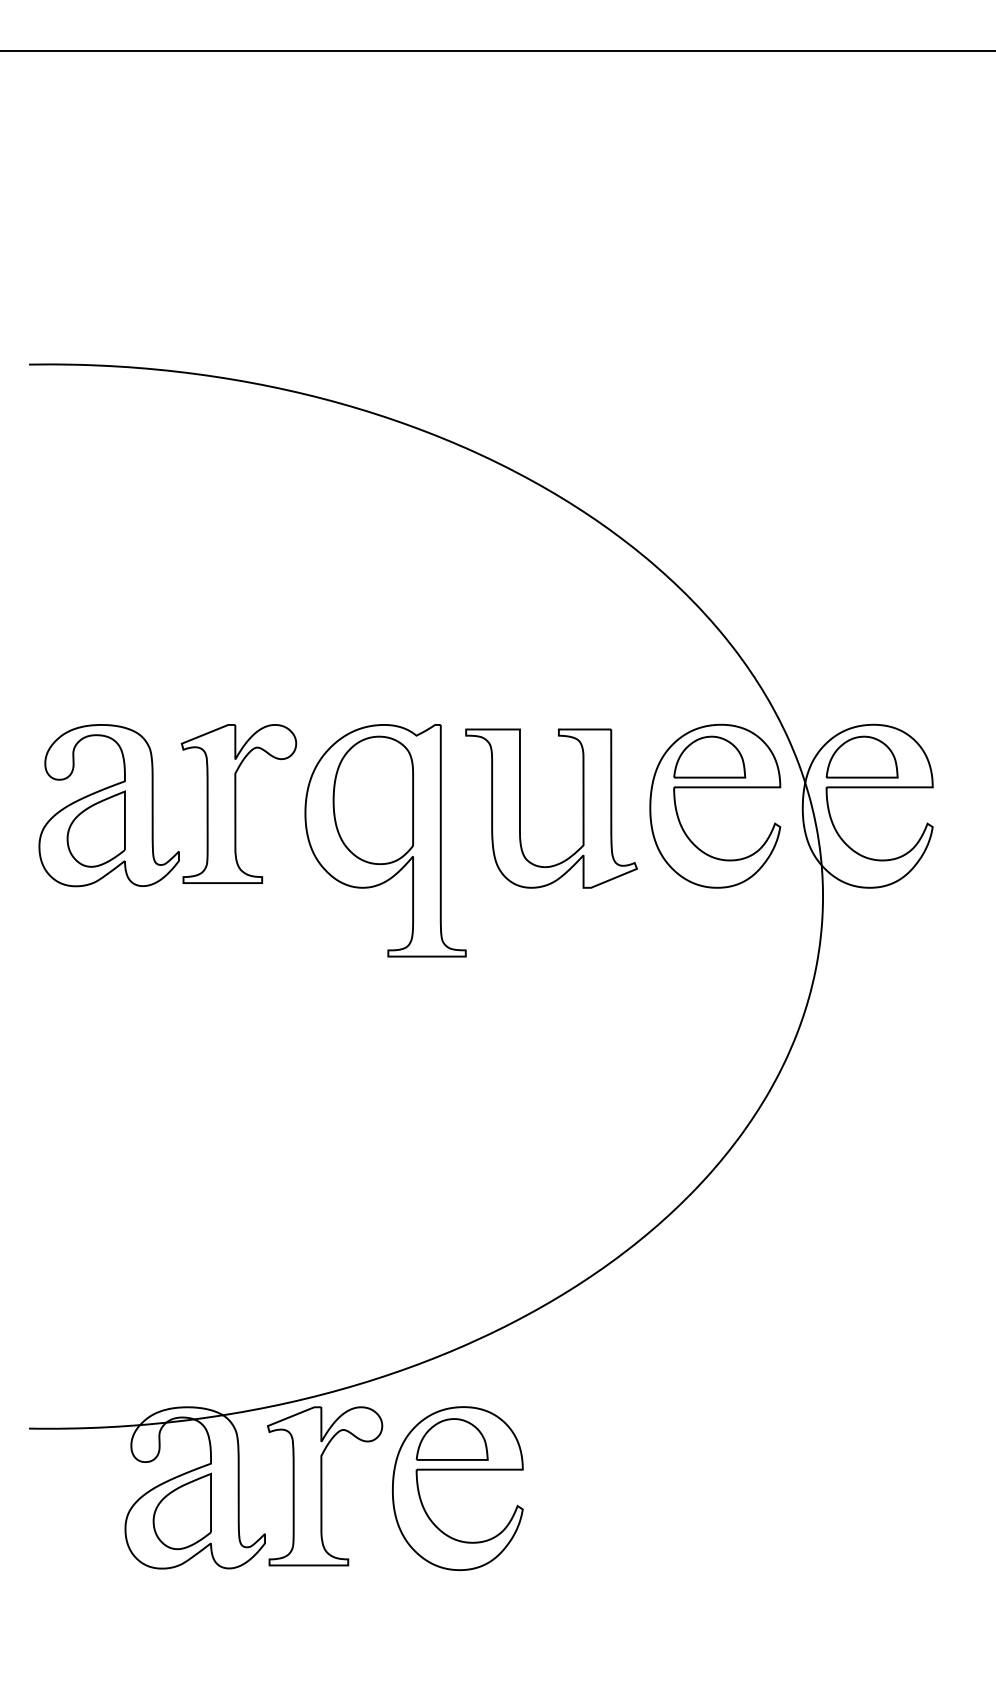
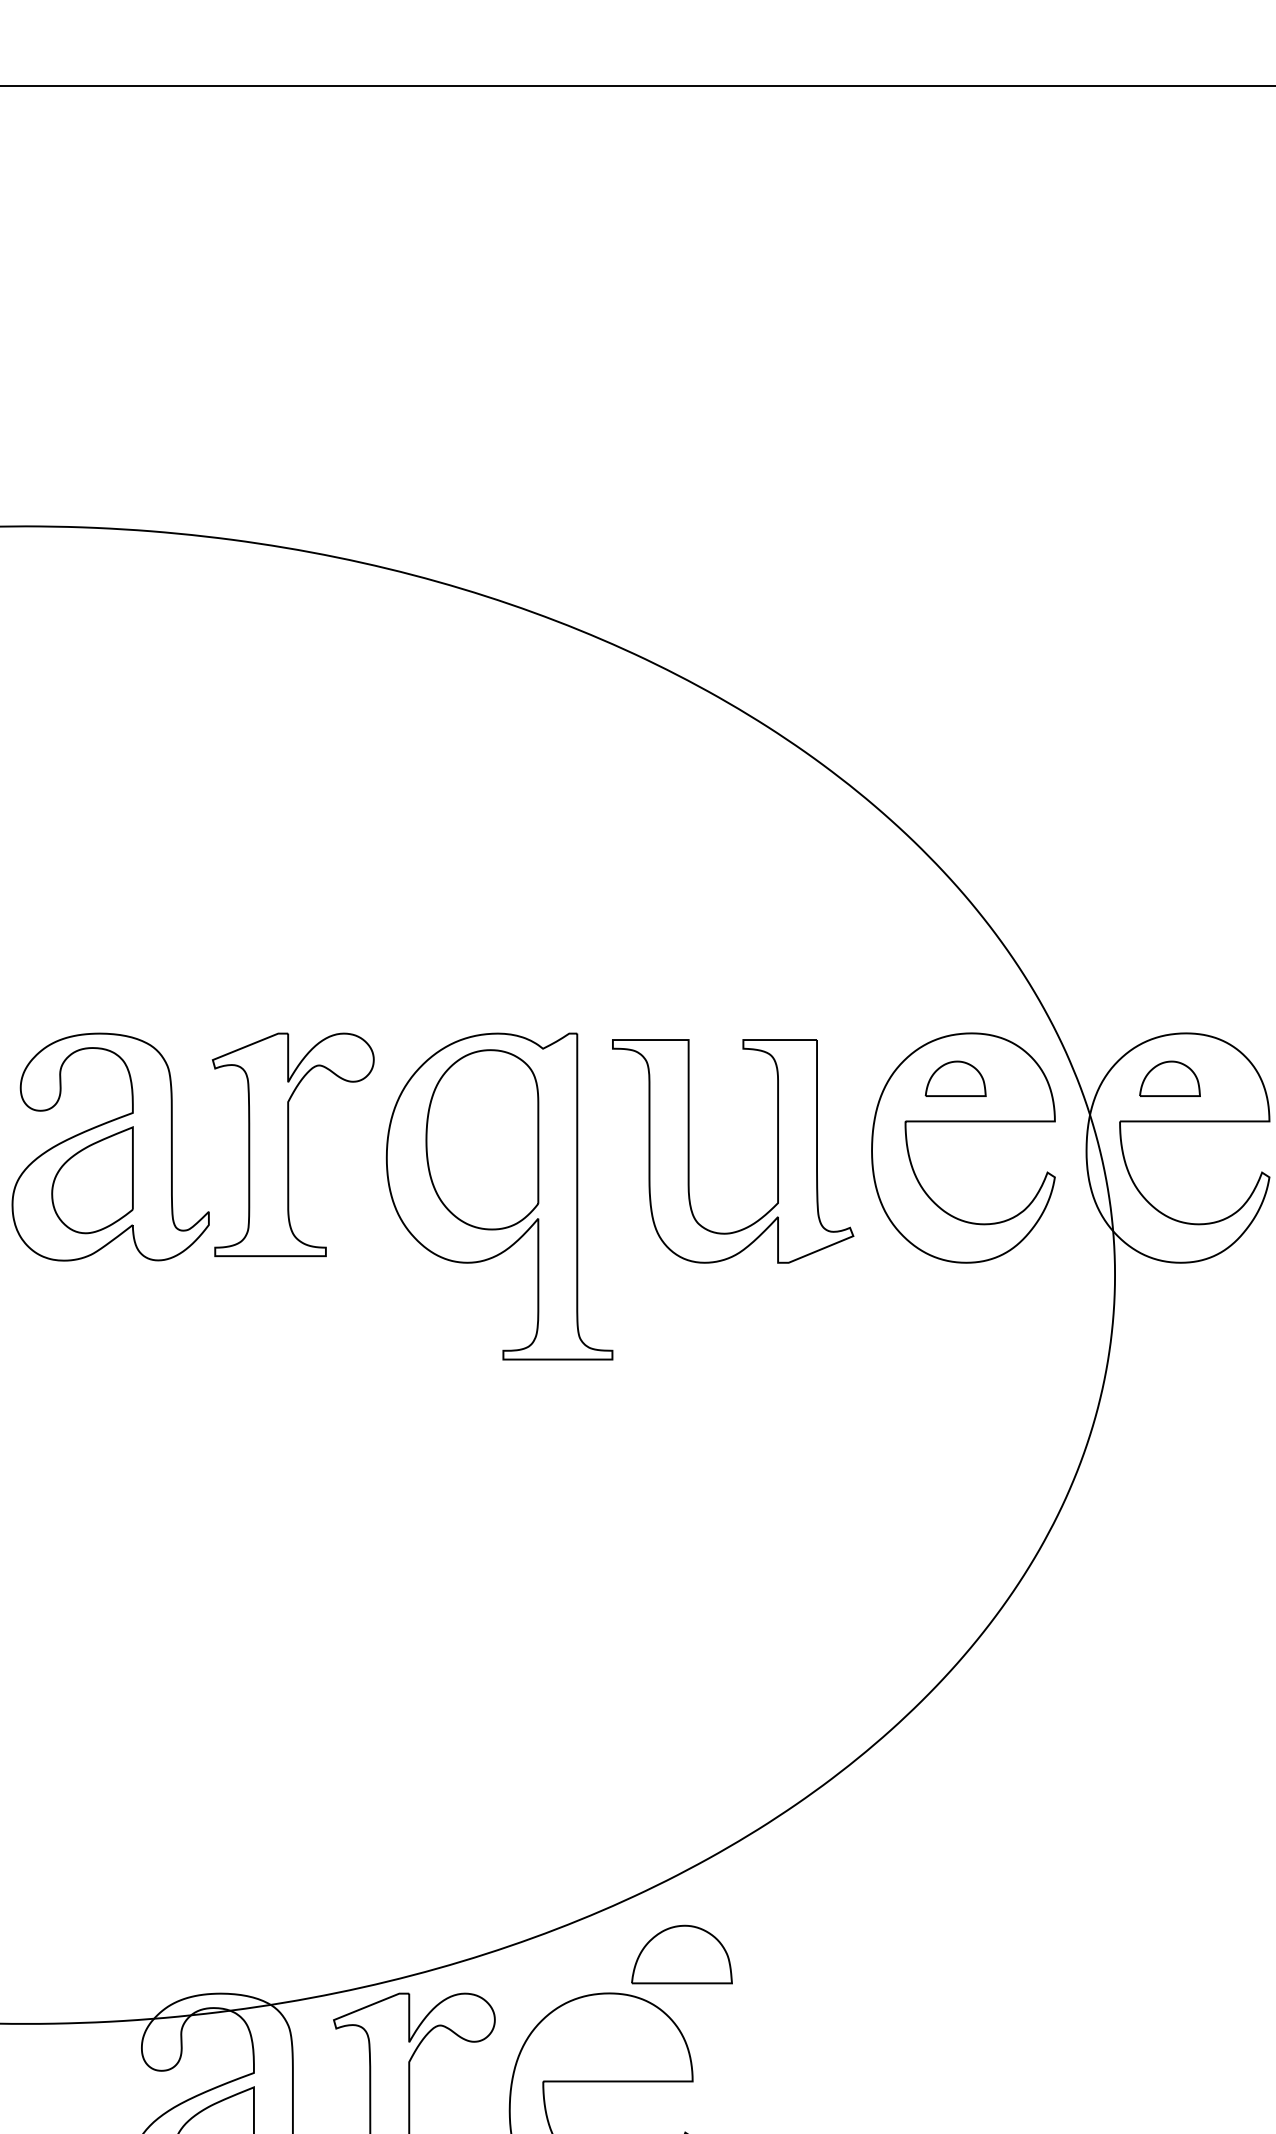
part: (709, 756) -> (955, 1078), size x0.6
part: (861, 756) -> (1169, 1078), size x0.6
part: (451, 1439) -> (680, 1954), moved

